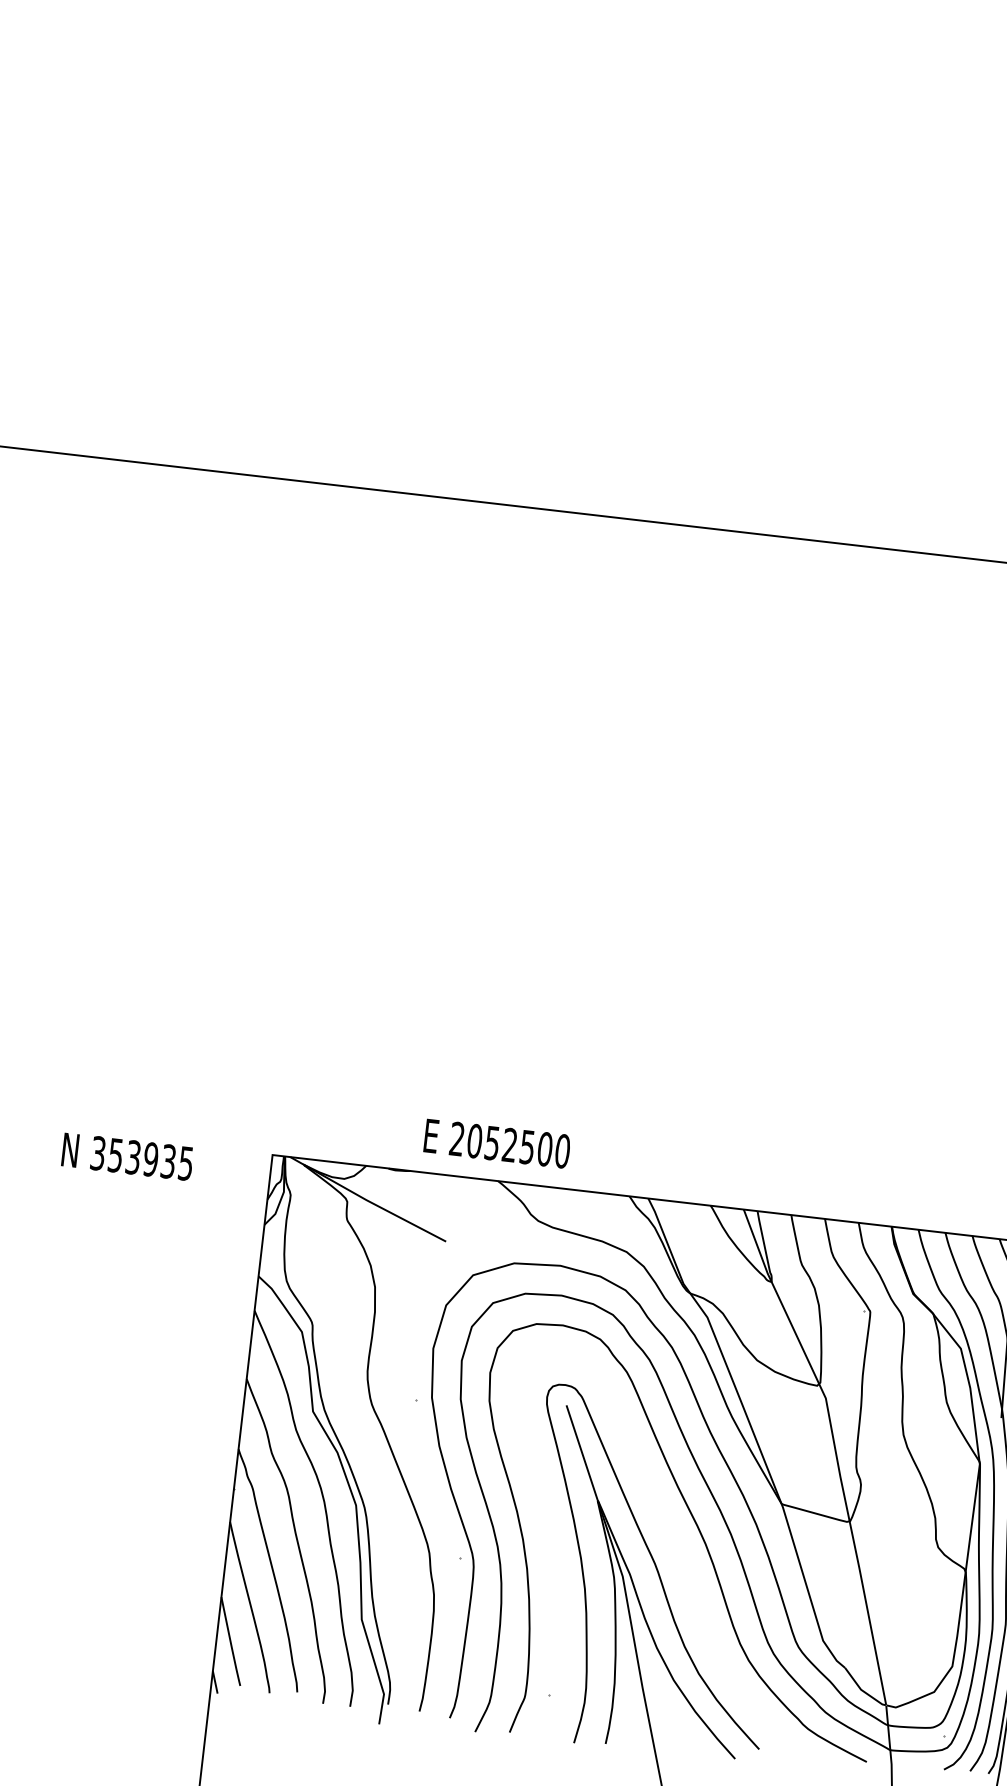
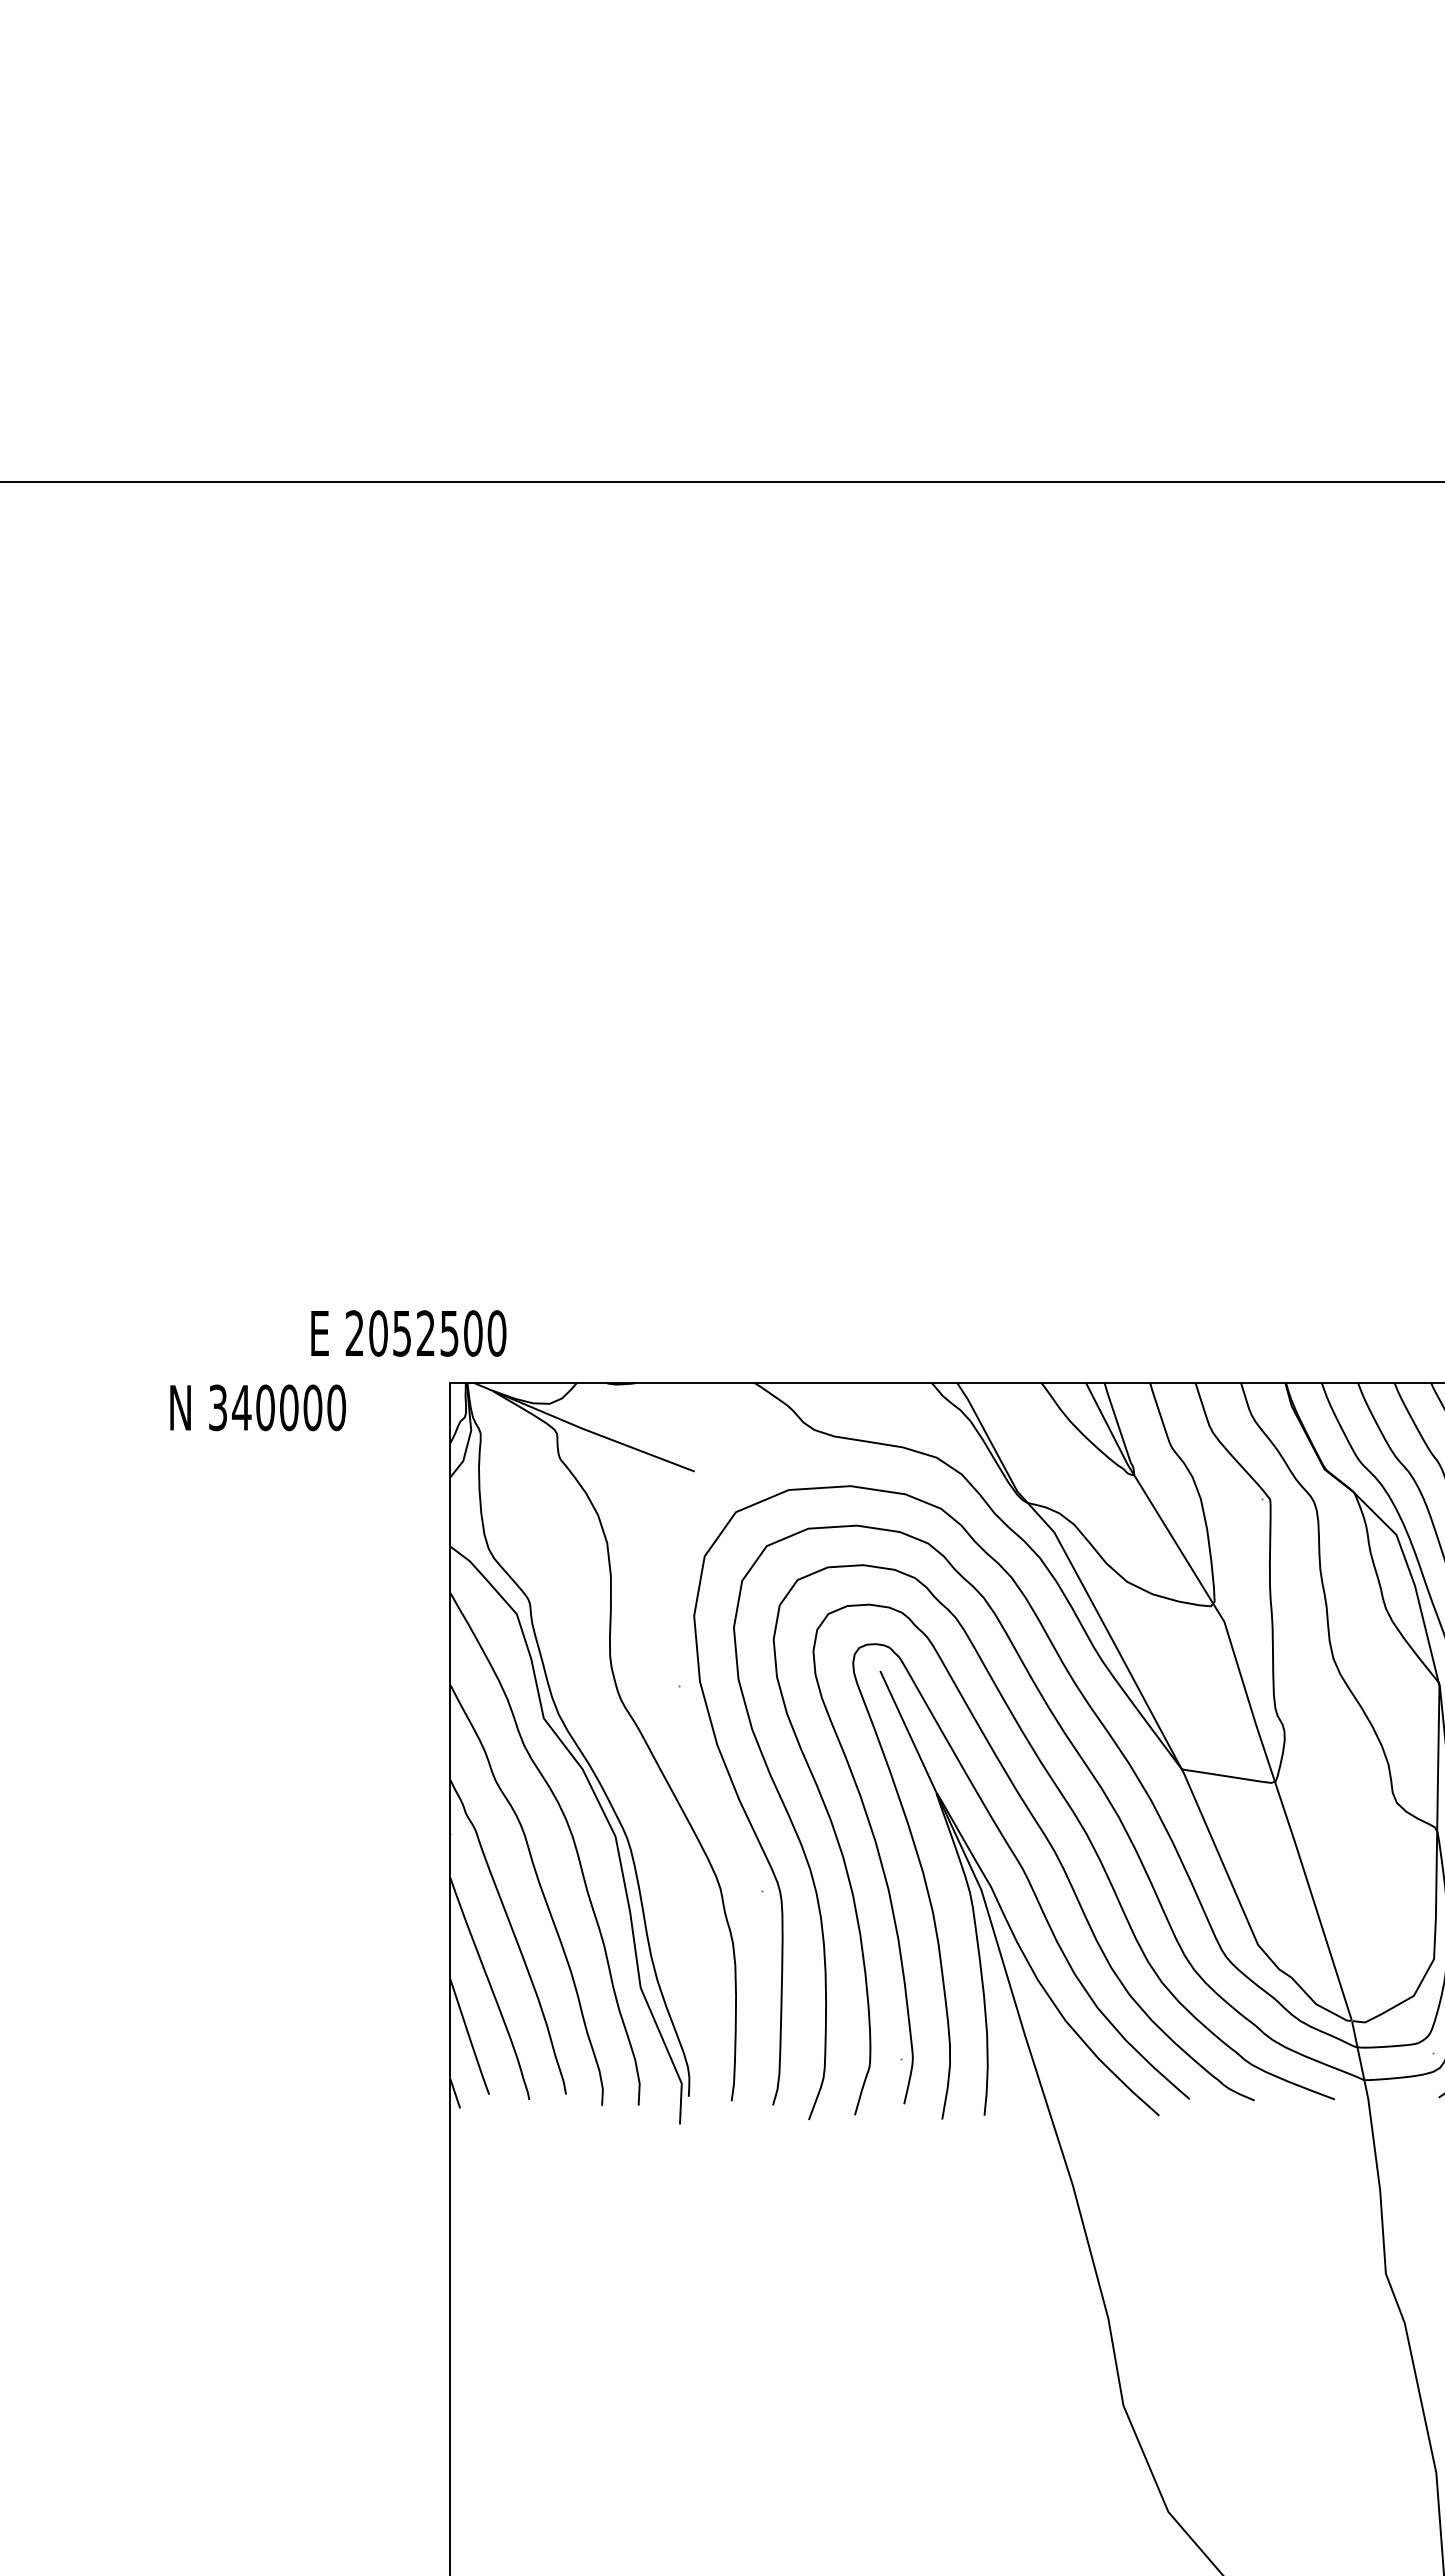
text: (497, 1143) -> (408, 1333), moved
text: (150, 1159) -> (288, 1407), 353935 -> 340000
curve: (676, 1547) -> (1048, 1843), added

